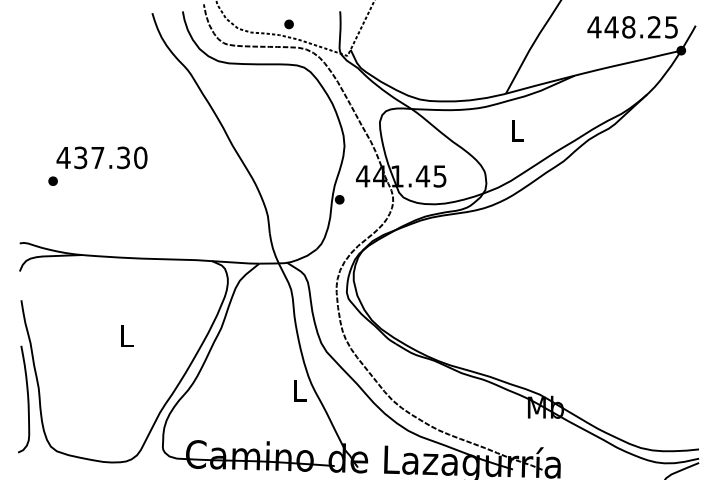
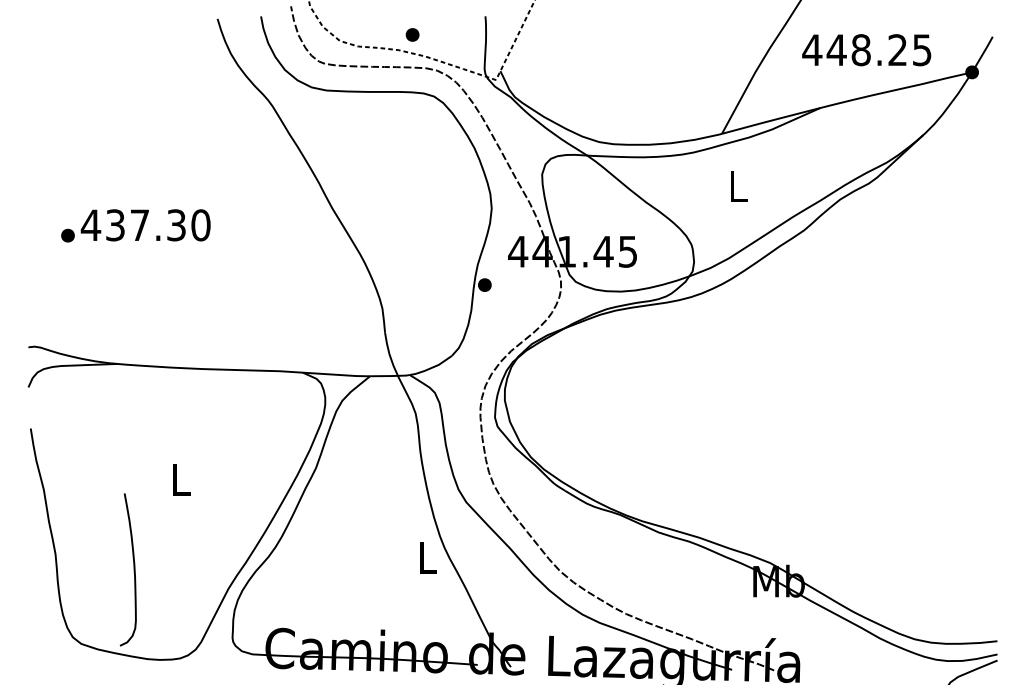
text: (632, 27) -> (866, 50), moved
part: (52, 181) -> (67, 235), moved
curve: (27, 399) -> (133, 569), moved

